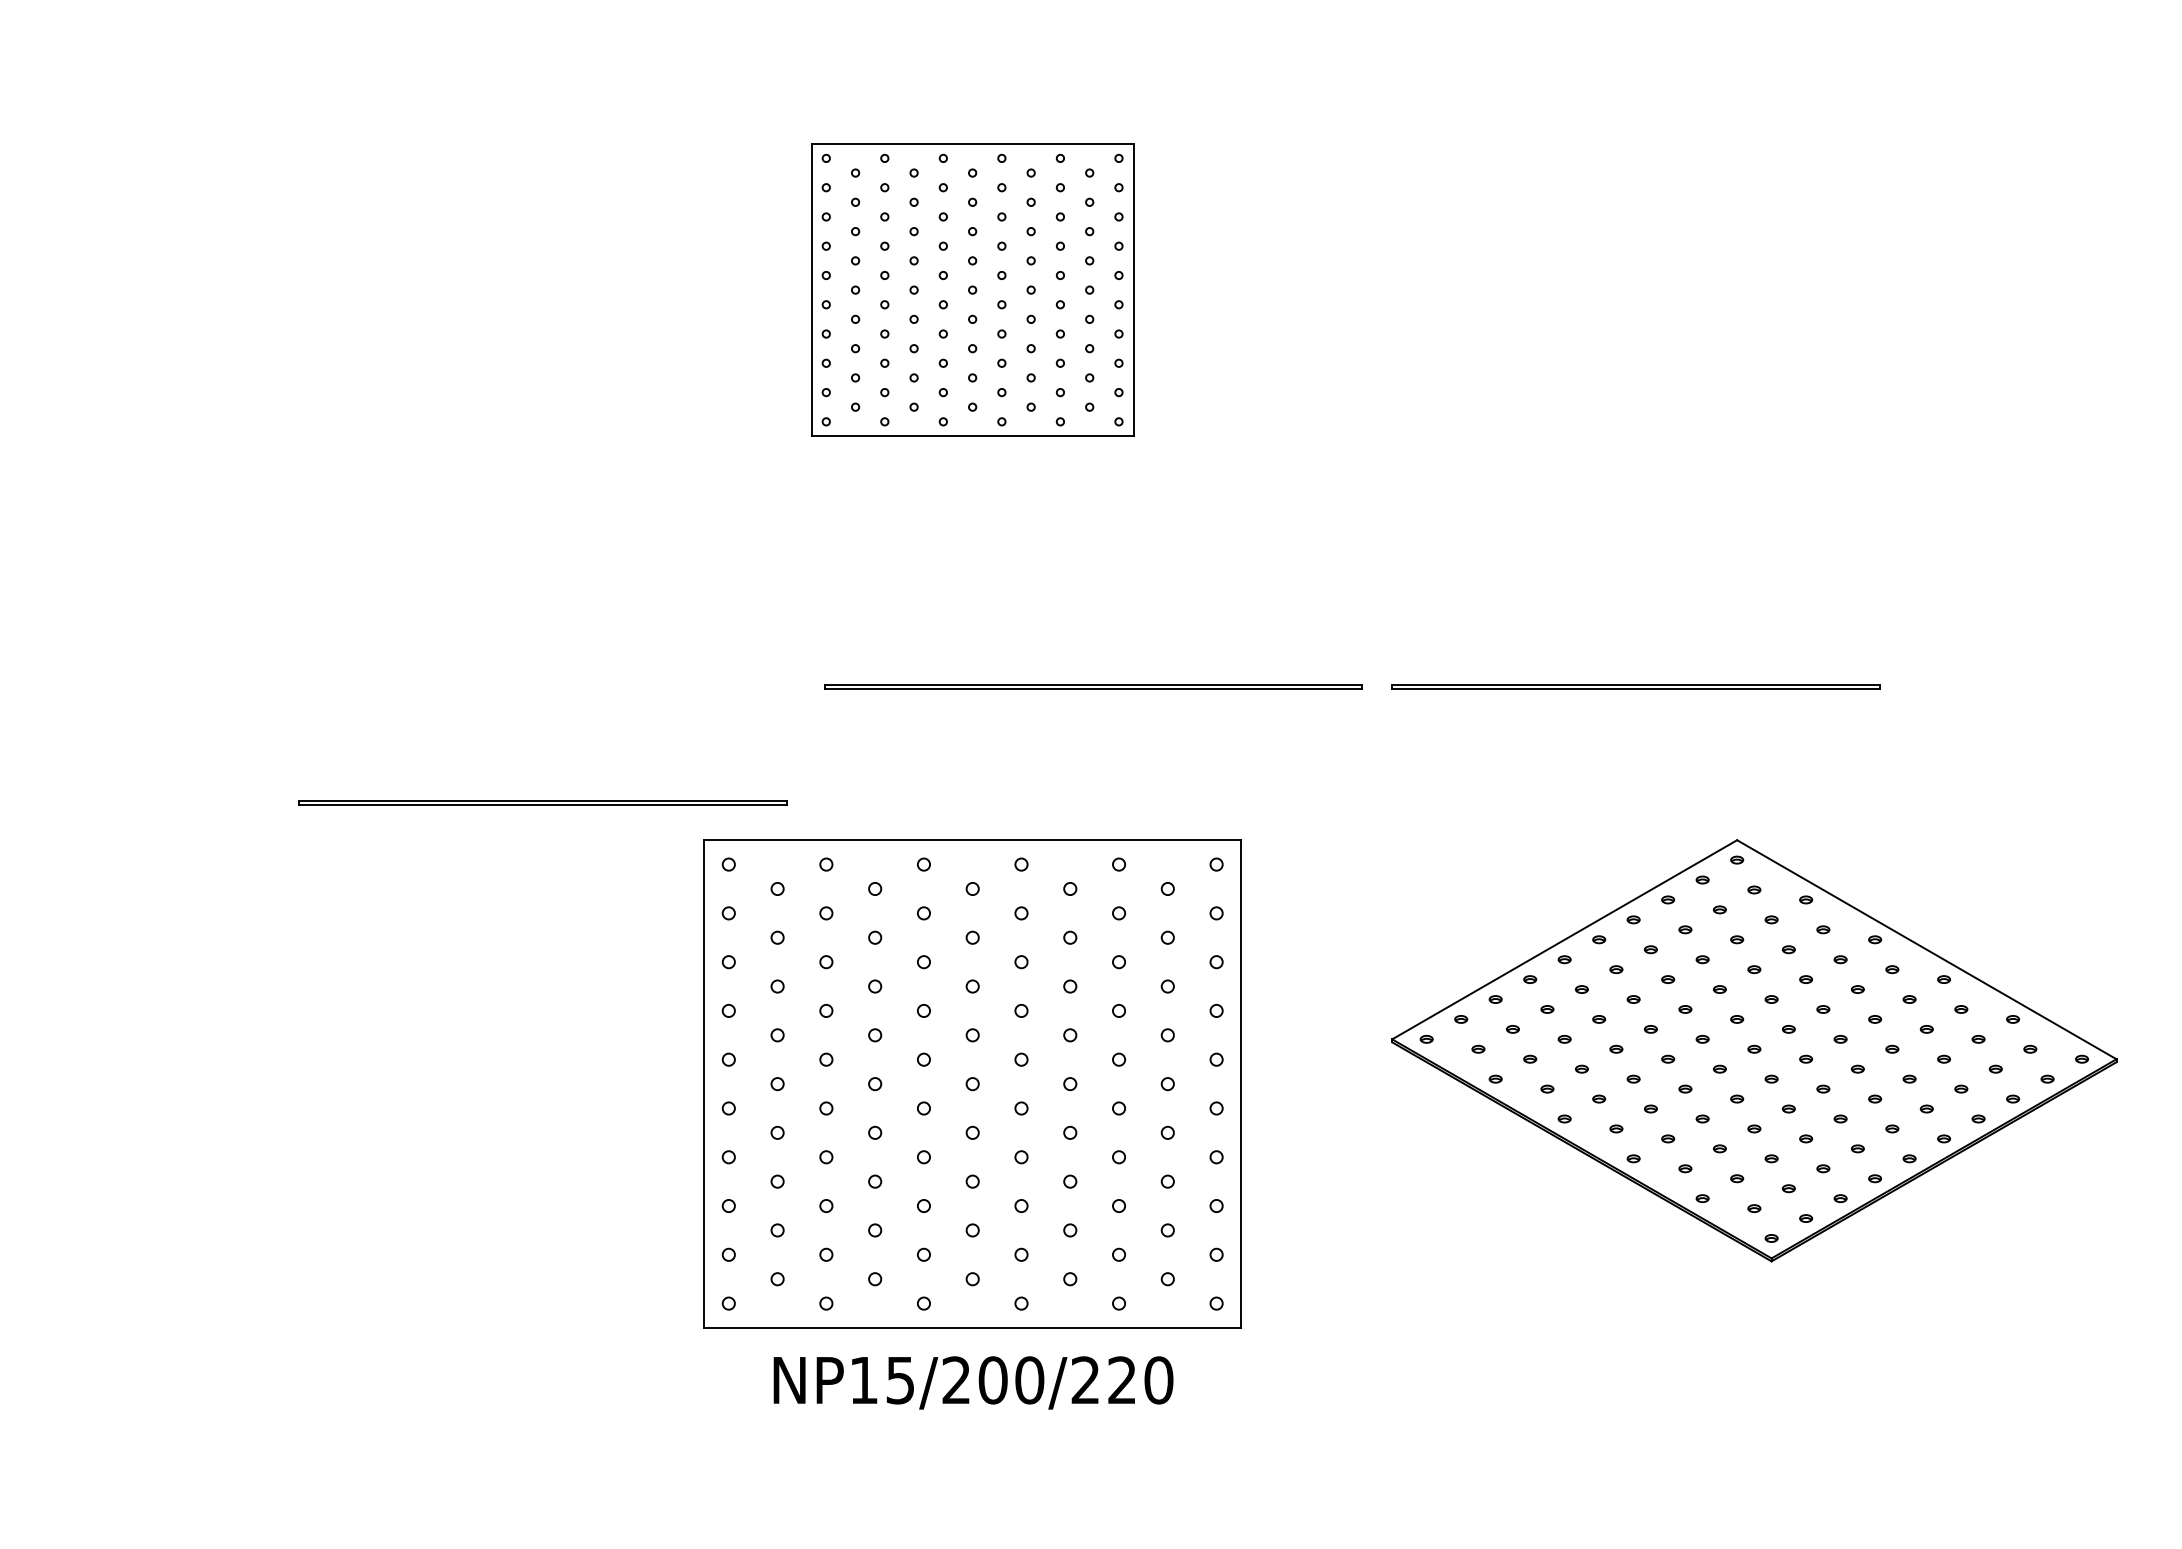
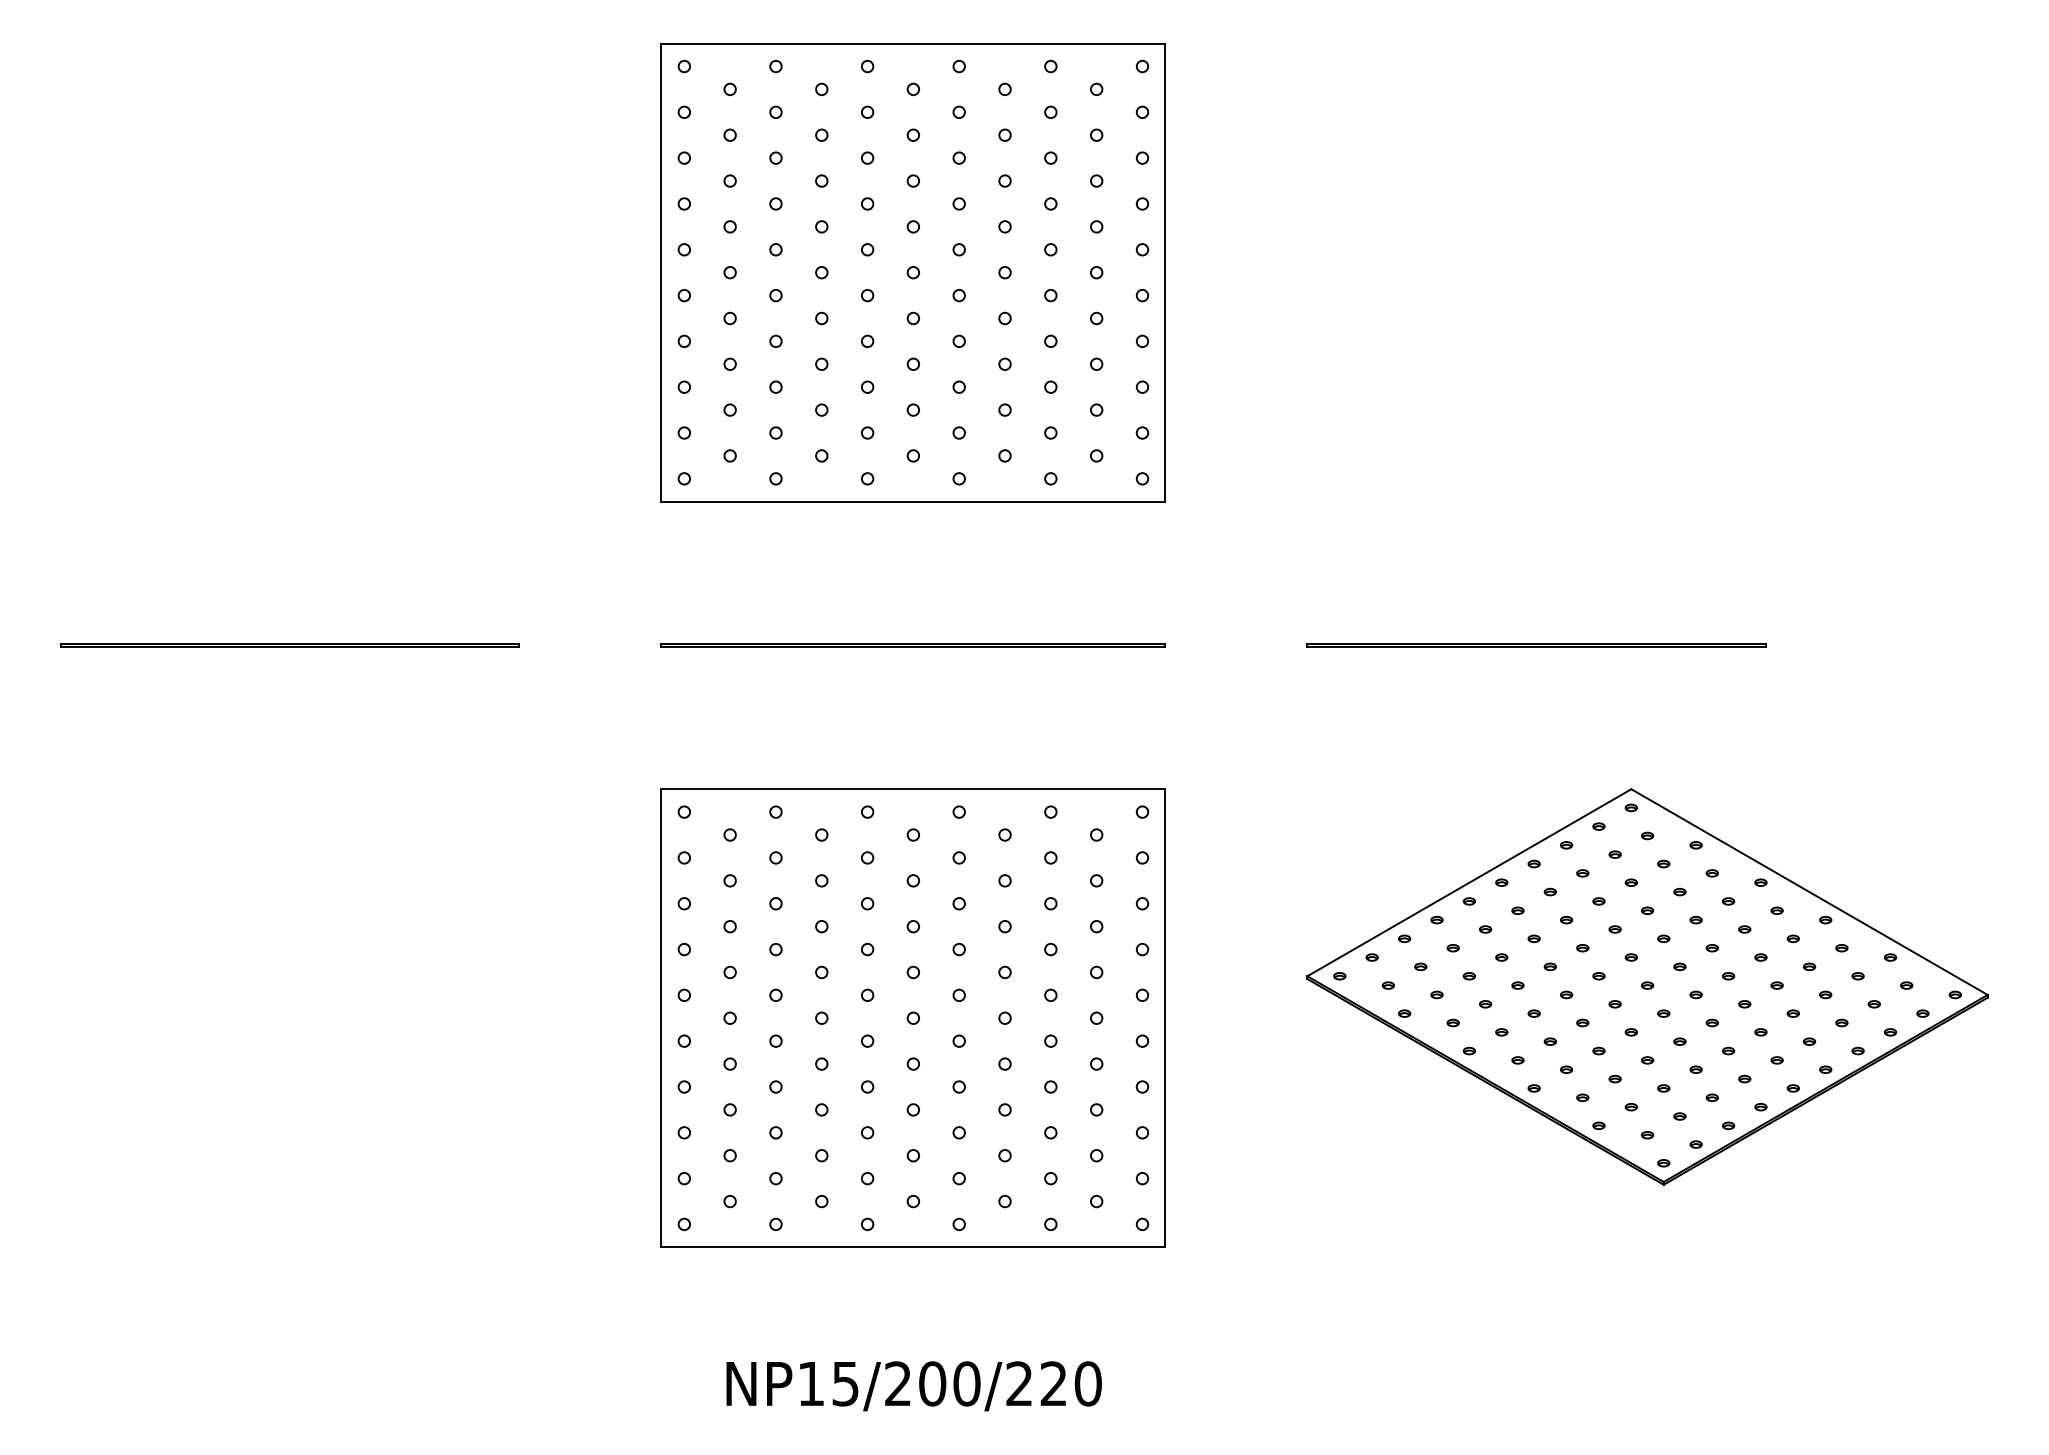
part: (972, 289) -> (913, 271), size x1.67
part: (1093, 686) -> (913, 644), moved
part: (542, 802) -> (289, 644), moved
text: (973, 1382) -> (914, 1385), moved

